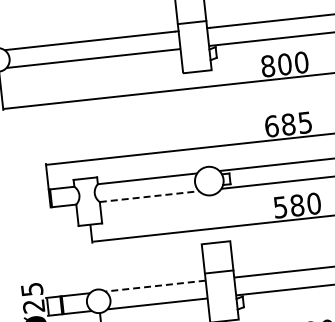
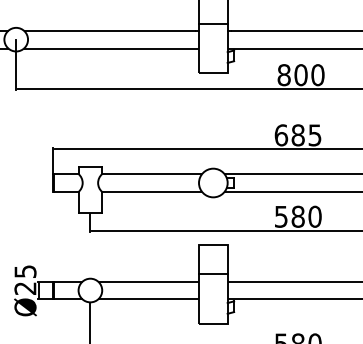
line: (149, 196) -> (152, 191), dashed -> solid
line: (155, 286) -> (148, 281), dashed -> solid

